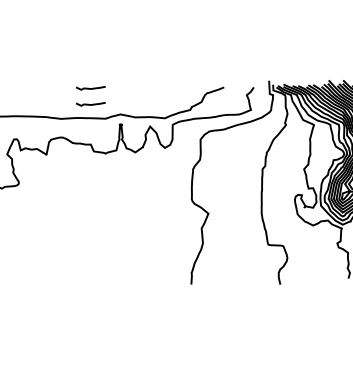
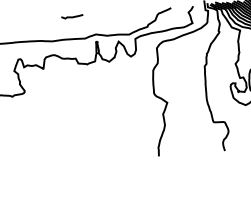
curve: (90, 104) -> (73, 28), removed

